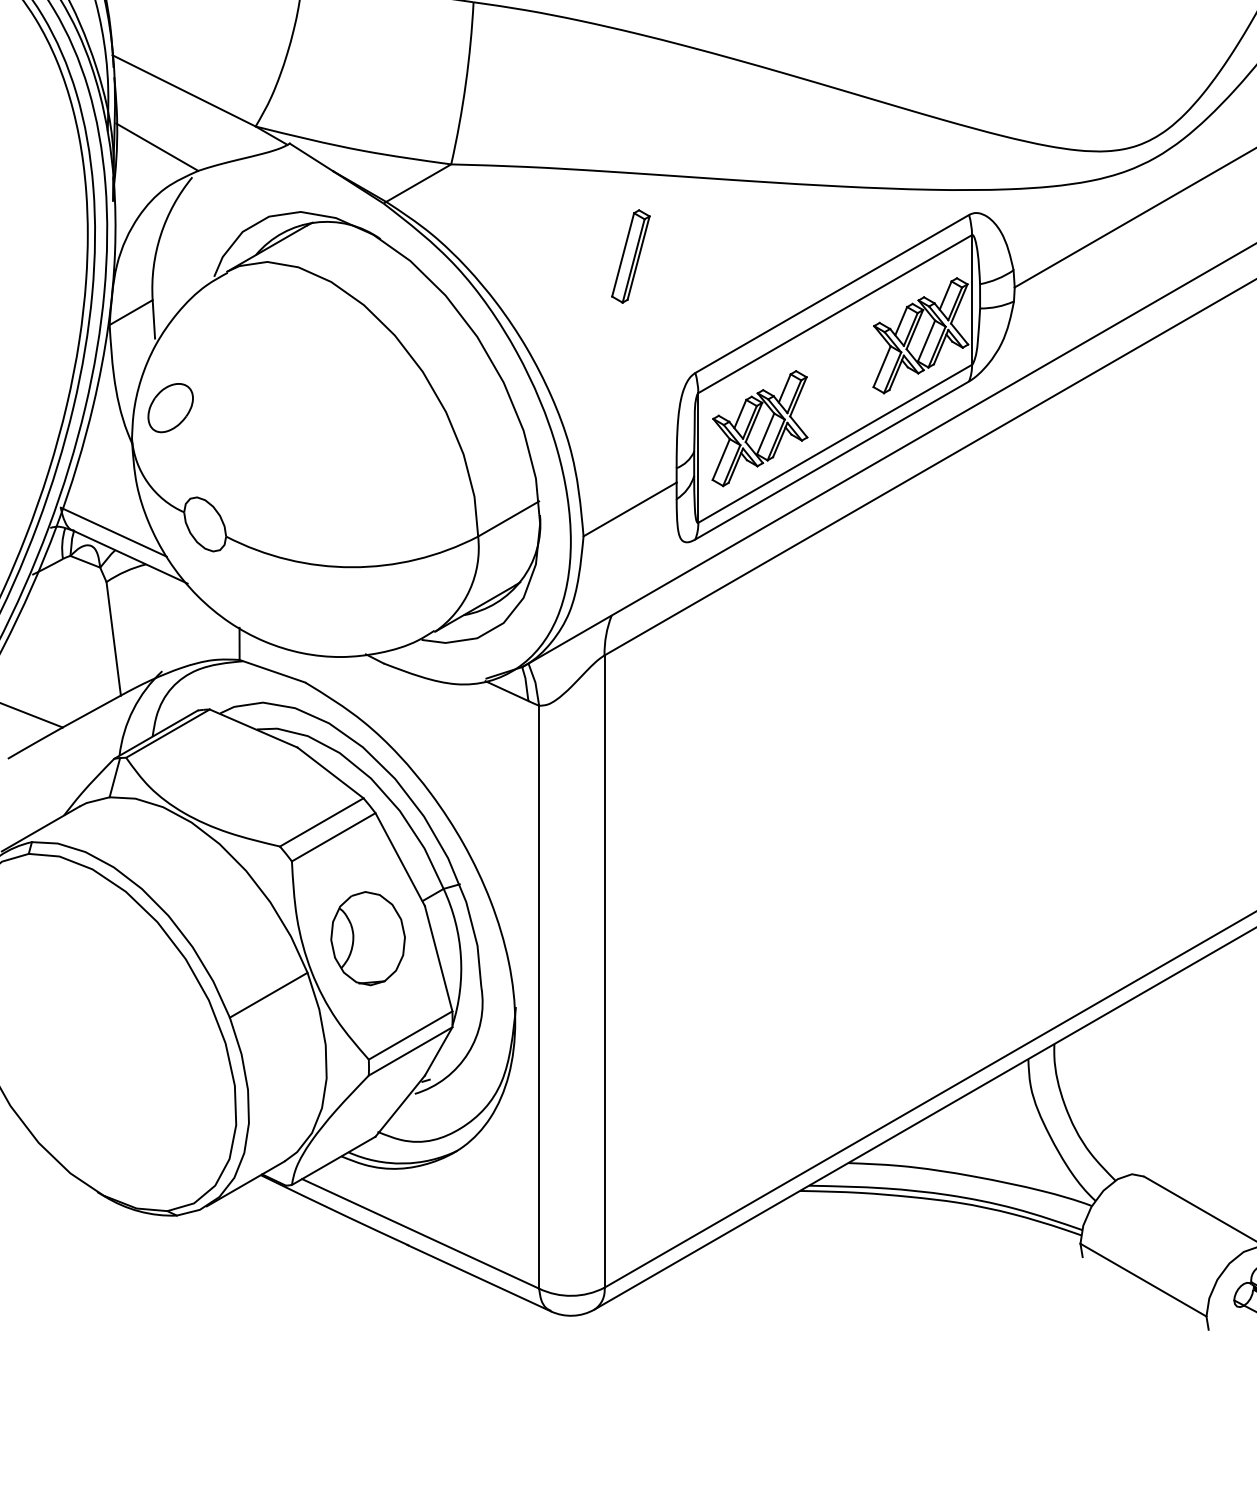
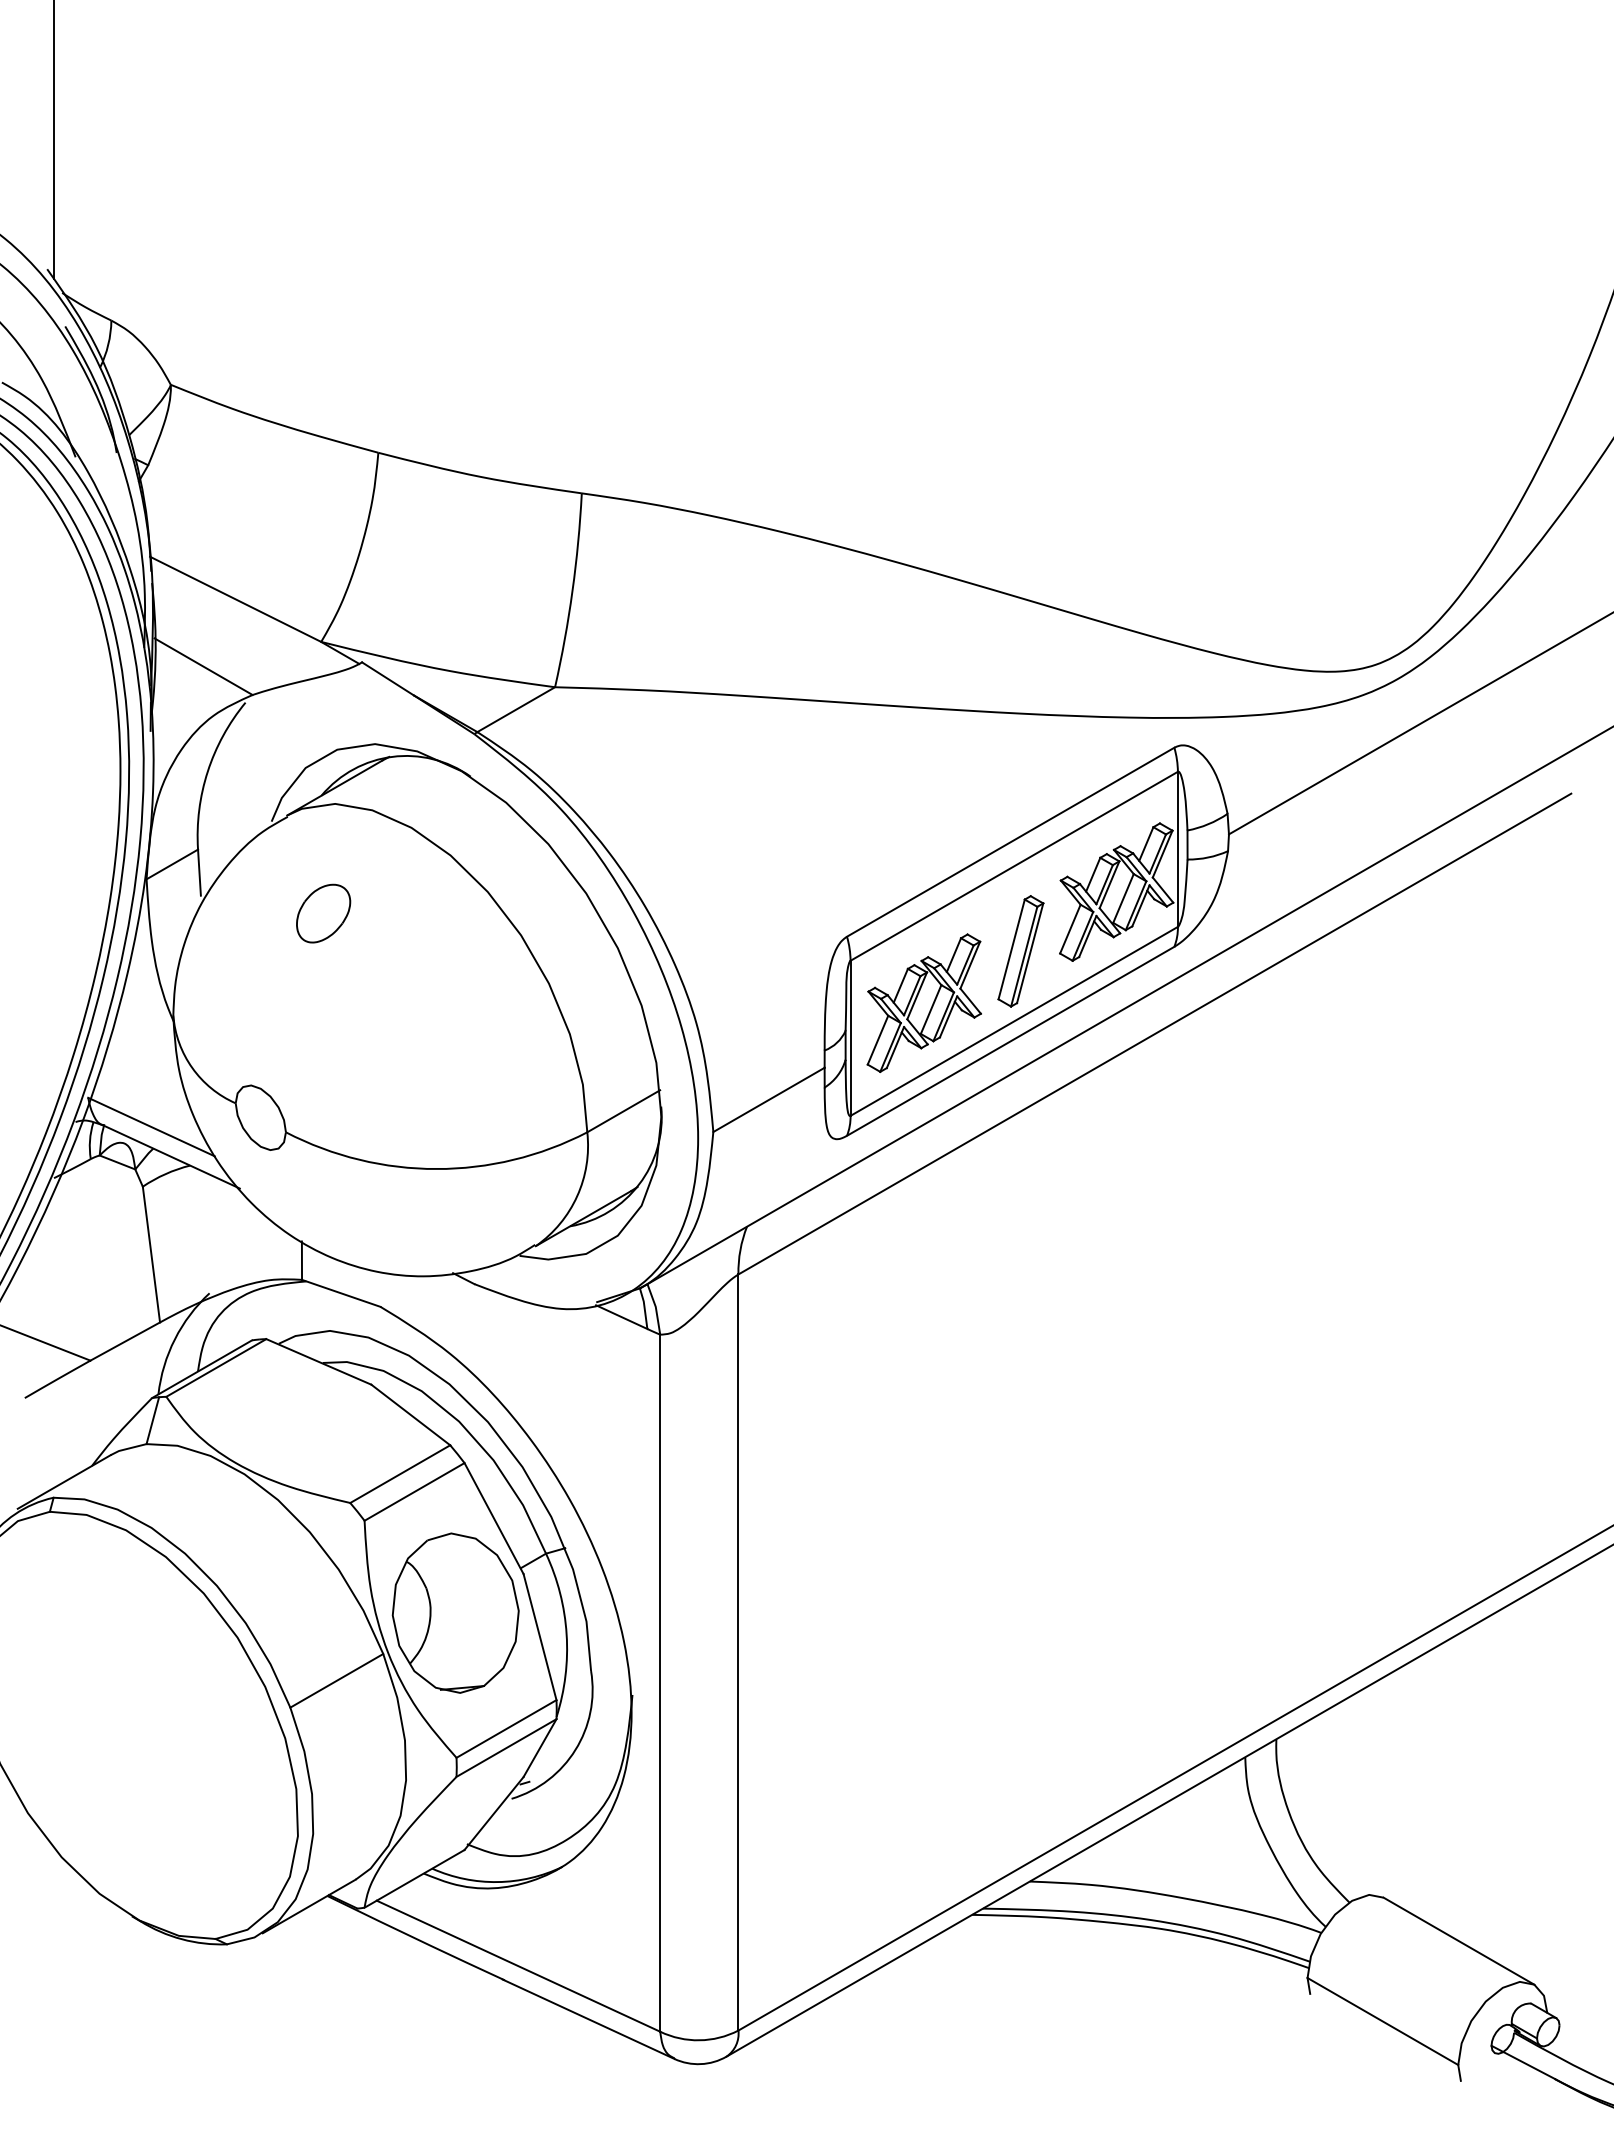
part: (630, 256) -> (1020, 951), moved
part: (170, 407) -> (323, 913), moved
part: (367, 938) -> (455, 1612), size x1.43

